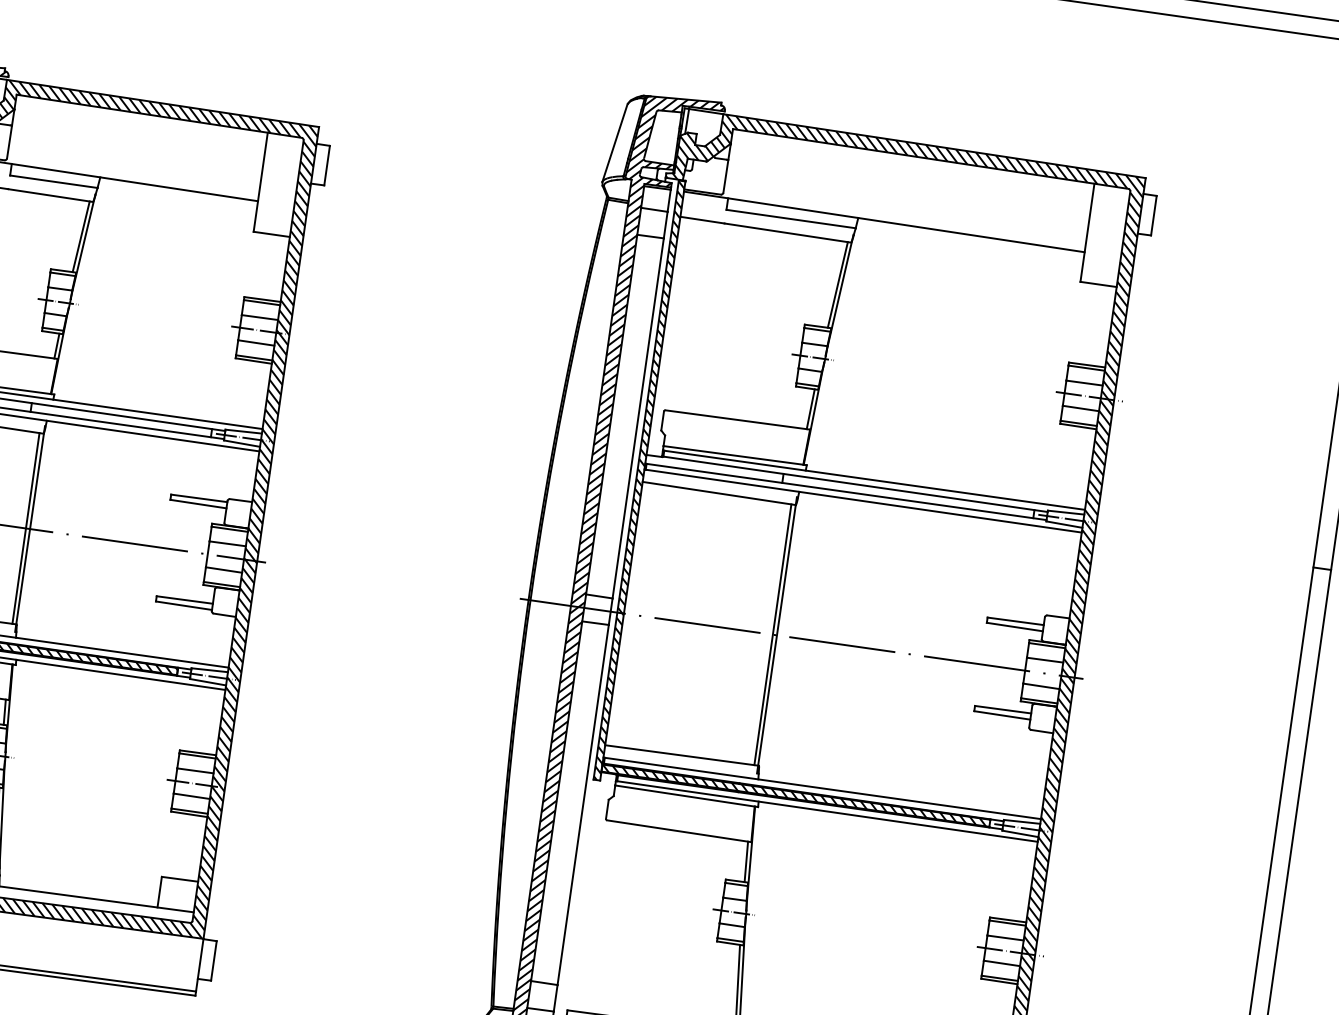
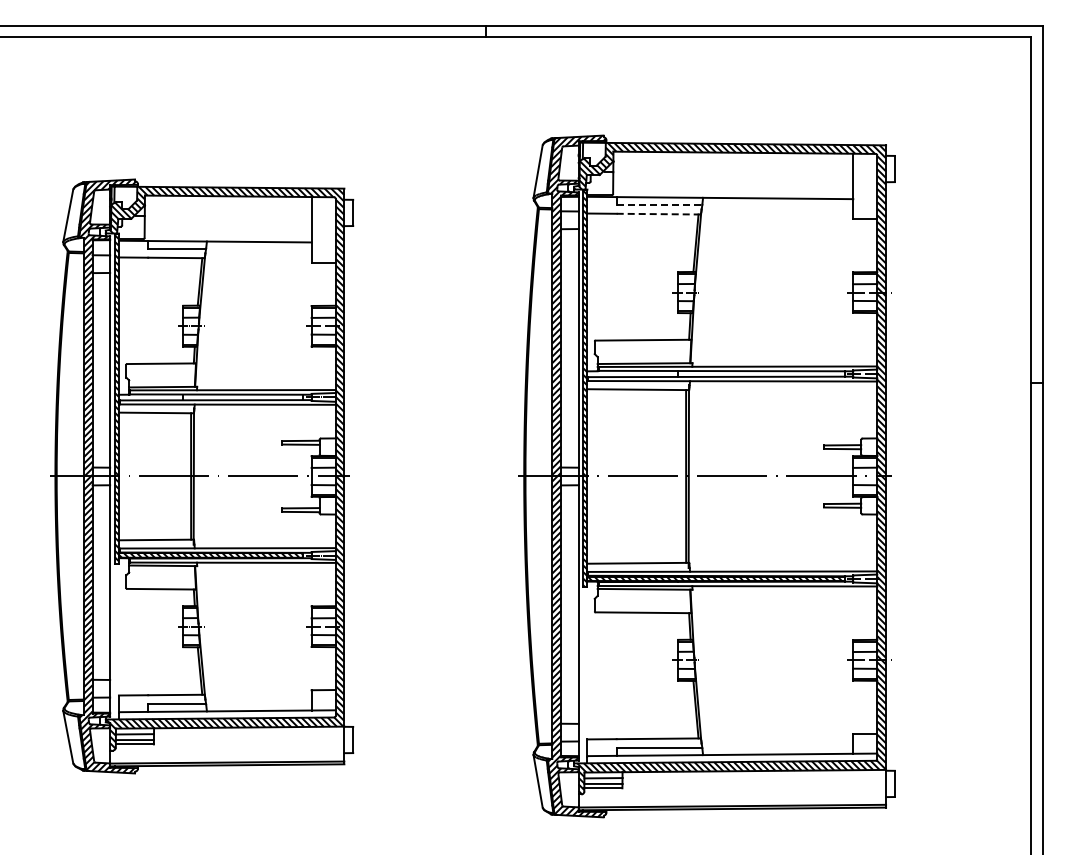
line: (791, 218) -> (659, 204), solid -> dashed
line: (788, 233) -> (659, 214), solid -> dashed

